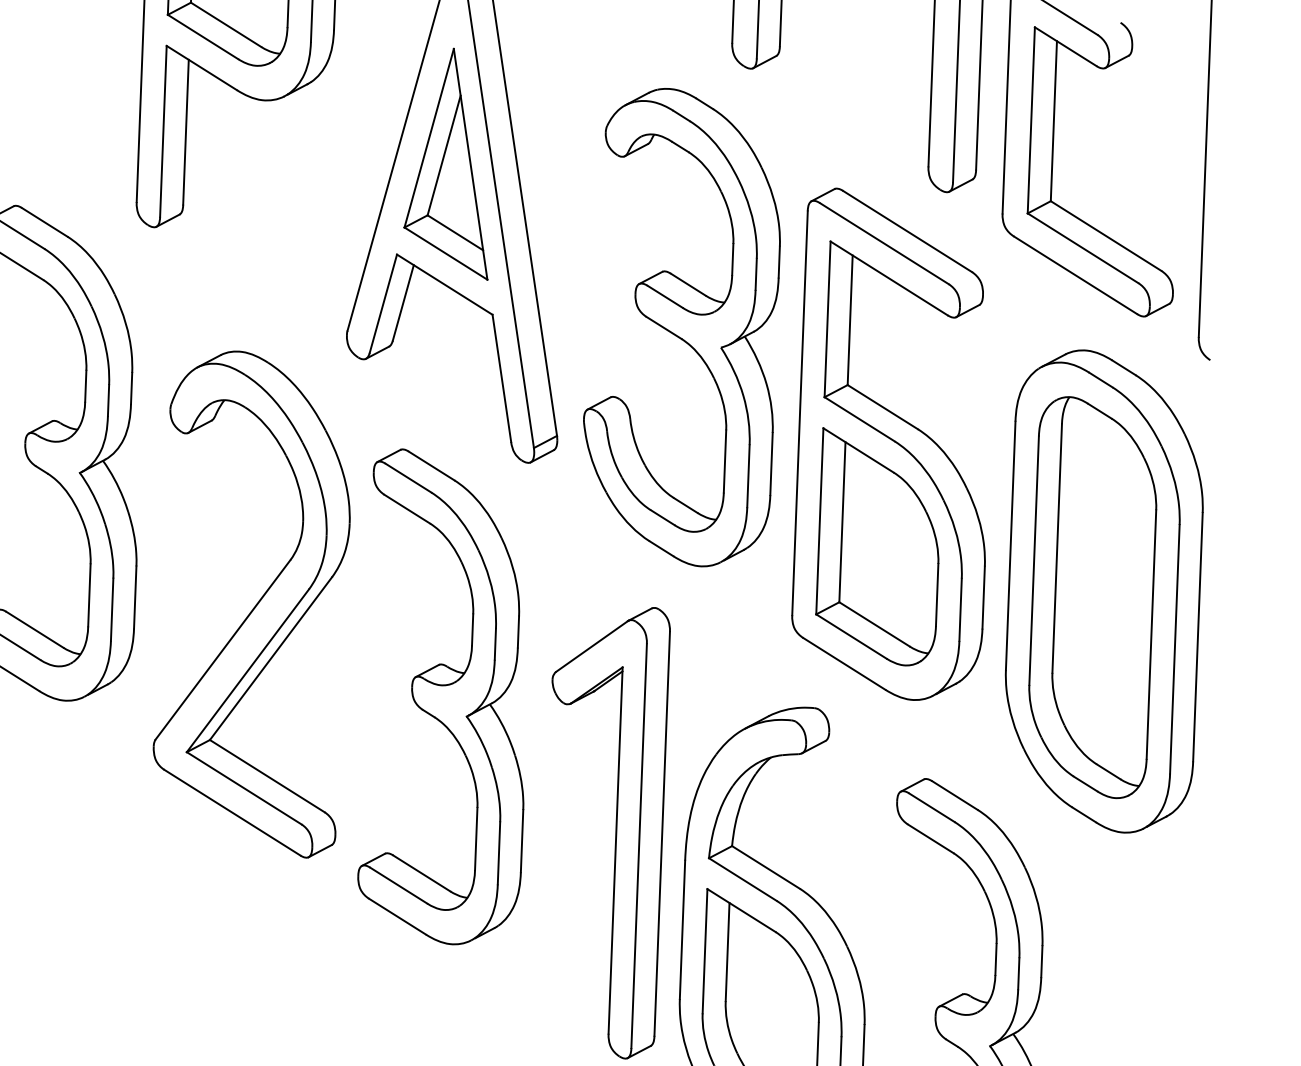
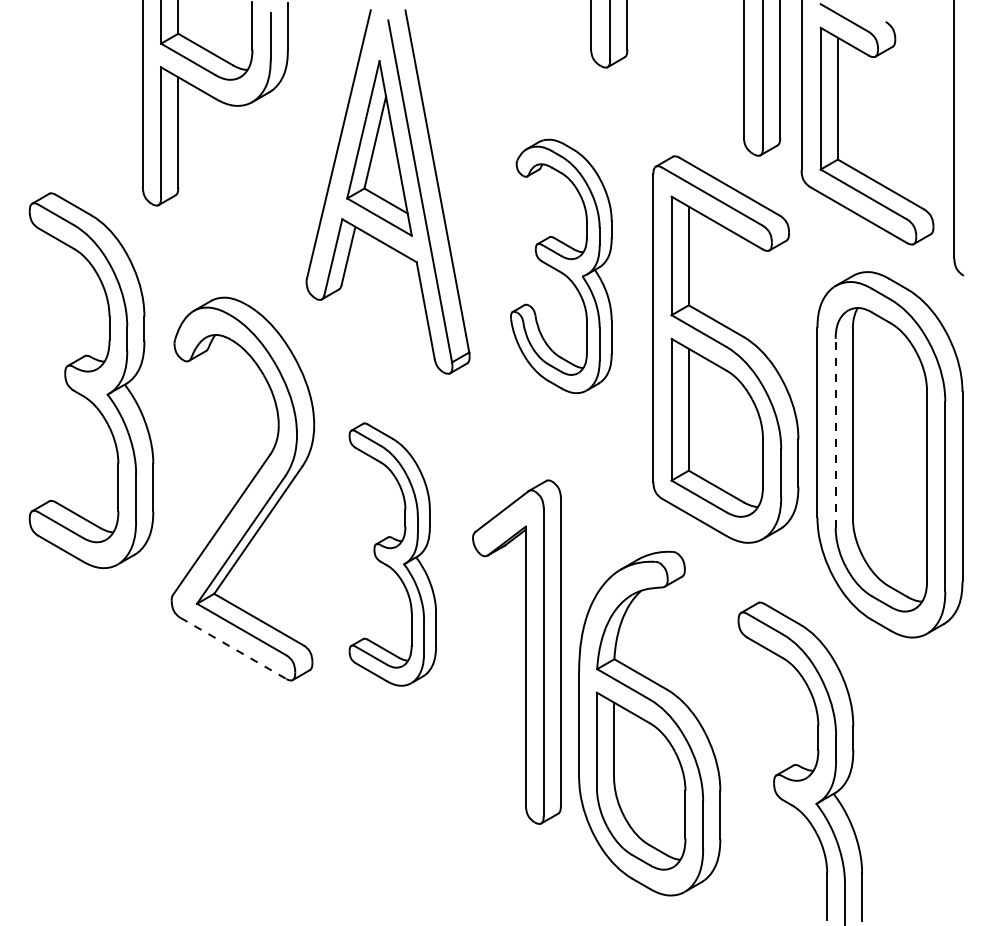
part: (682, 327) -> (561, 266), size x0.7
line: (1033, 560) -> (835, 433), solid -> dashed
part: (445, 697) -> (392, 554), size x0.7
line: (232, 812) -> (233, 648), solid -> dashed

